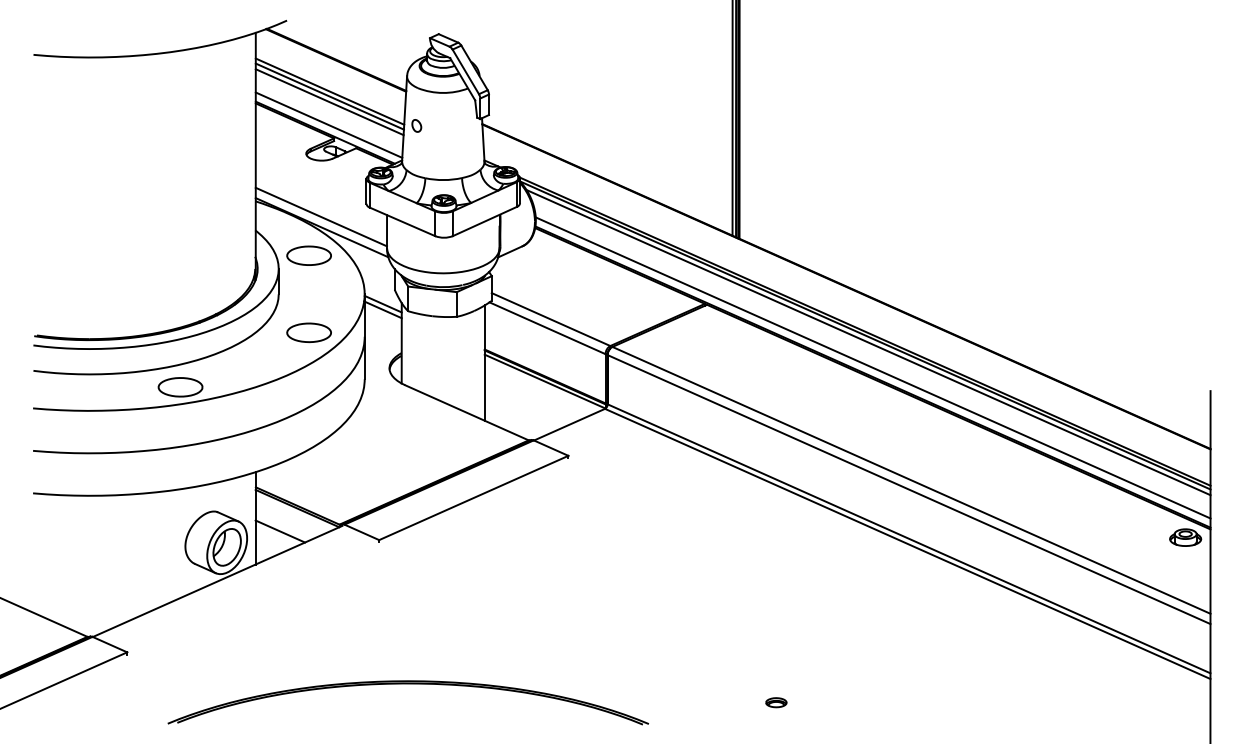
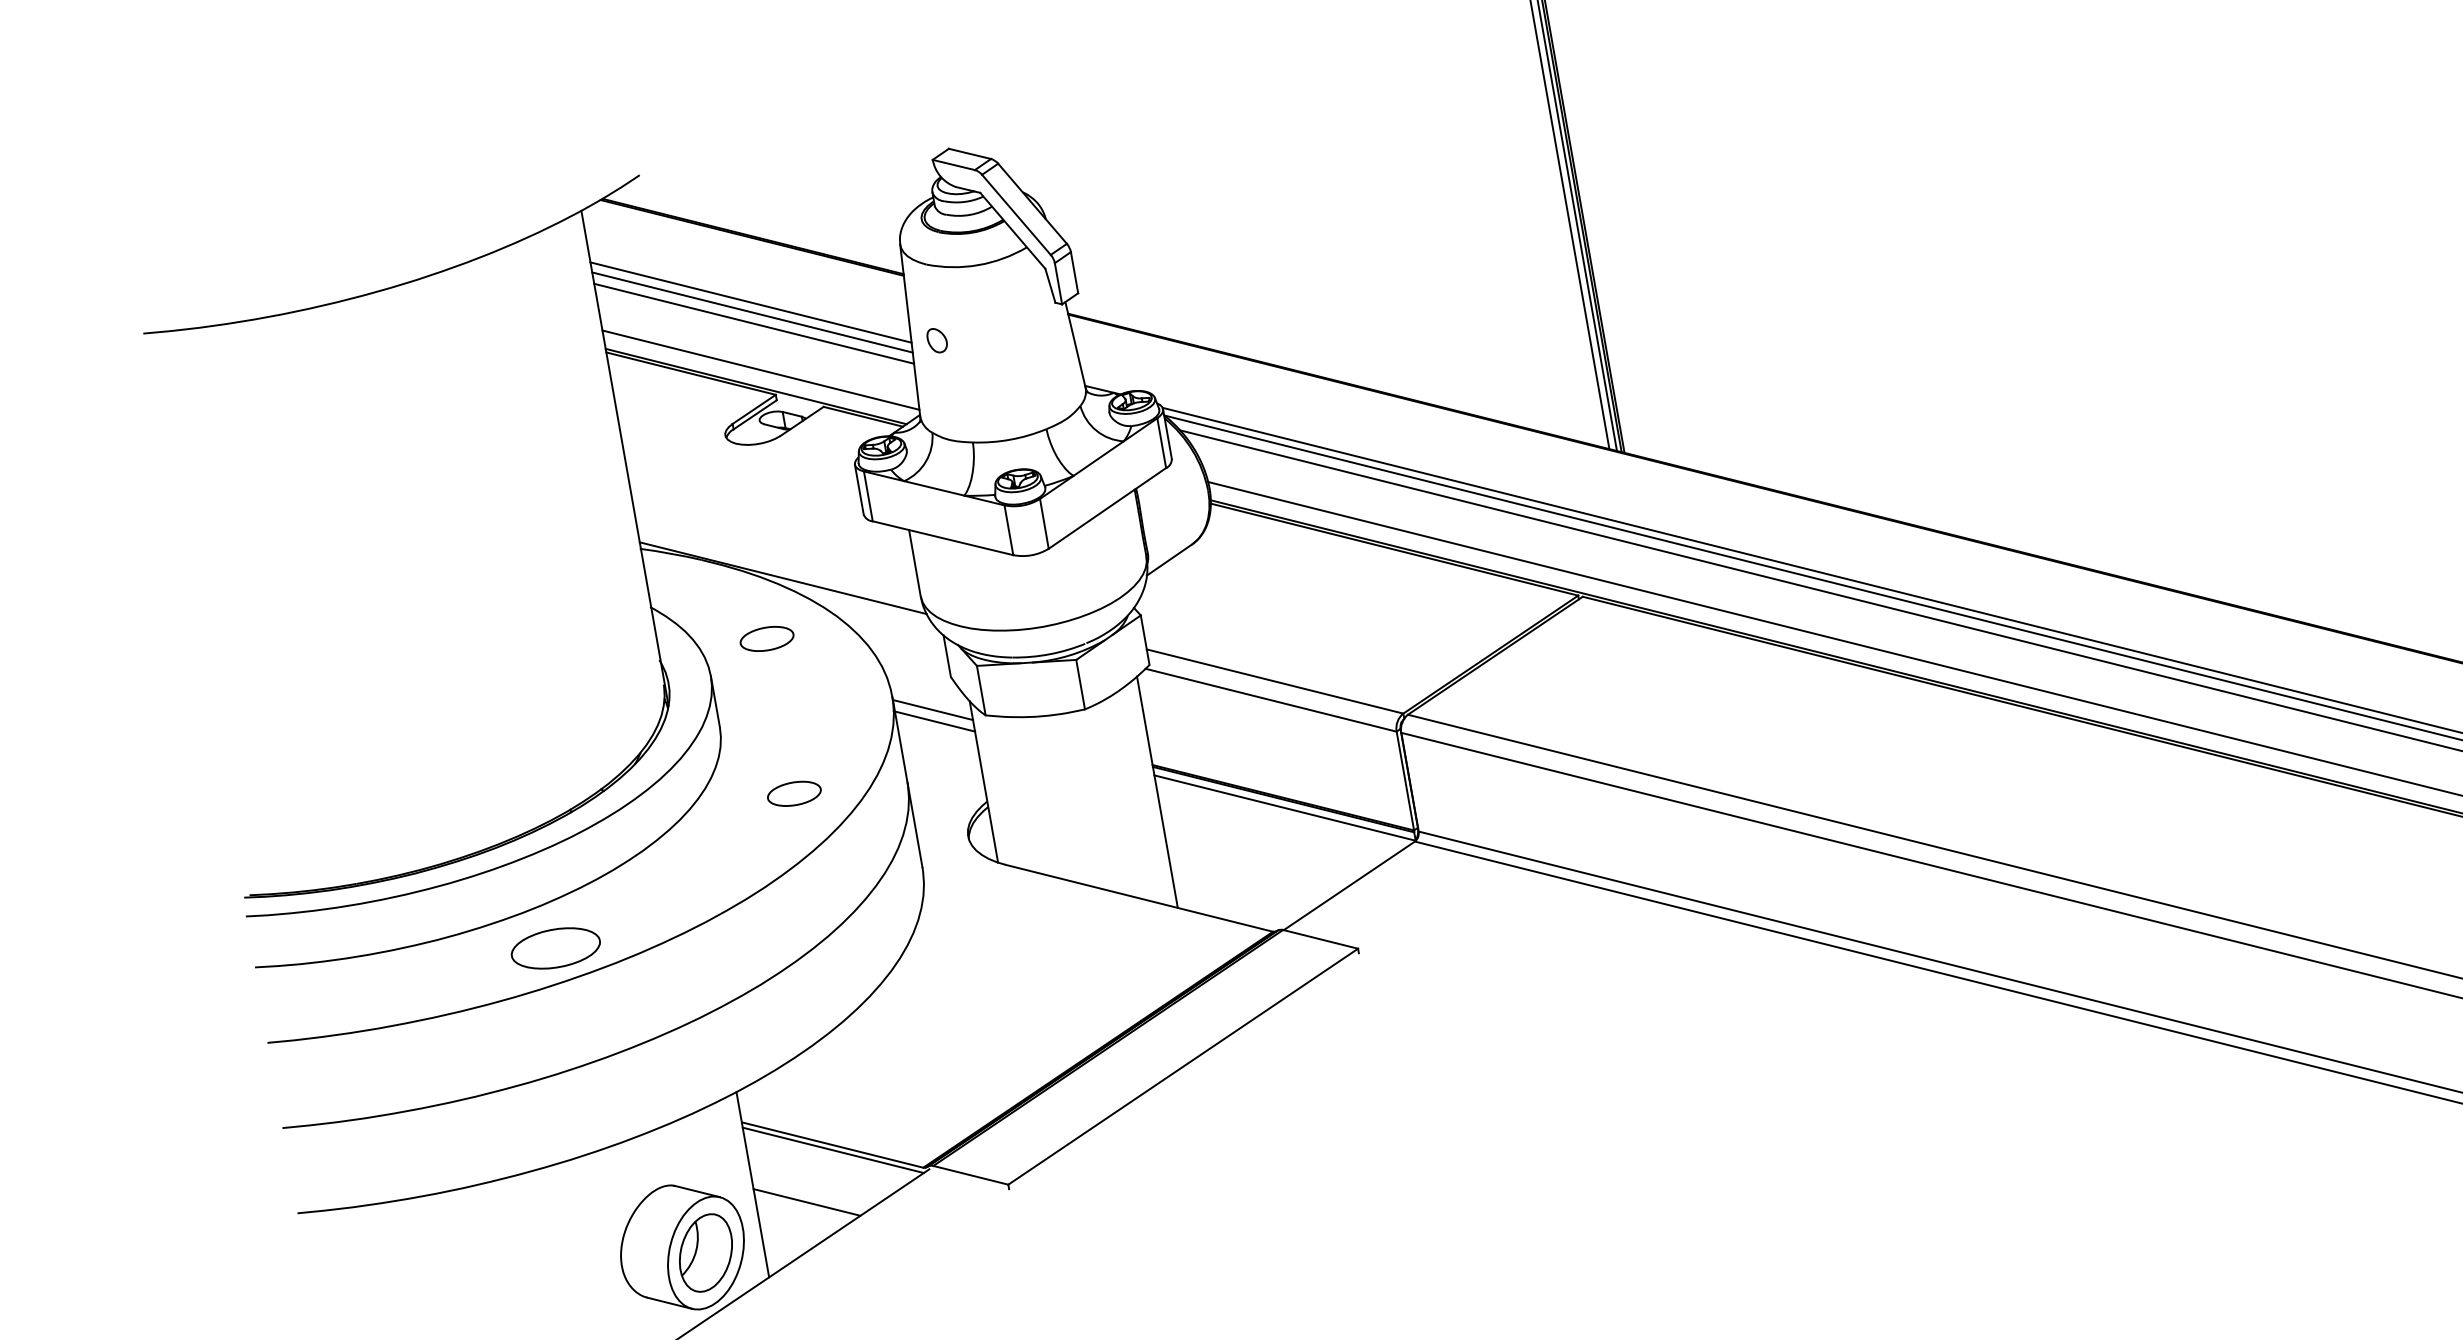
line: (320, 216) -> (776, 556), removed
part: (308, 255) -> (765, 638), size x0.6
part: (308, 332) -> (793, 793), size x0.6

